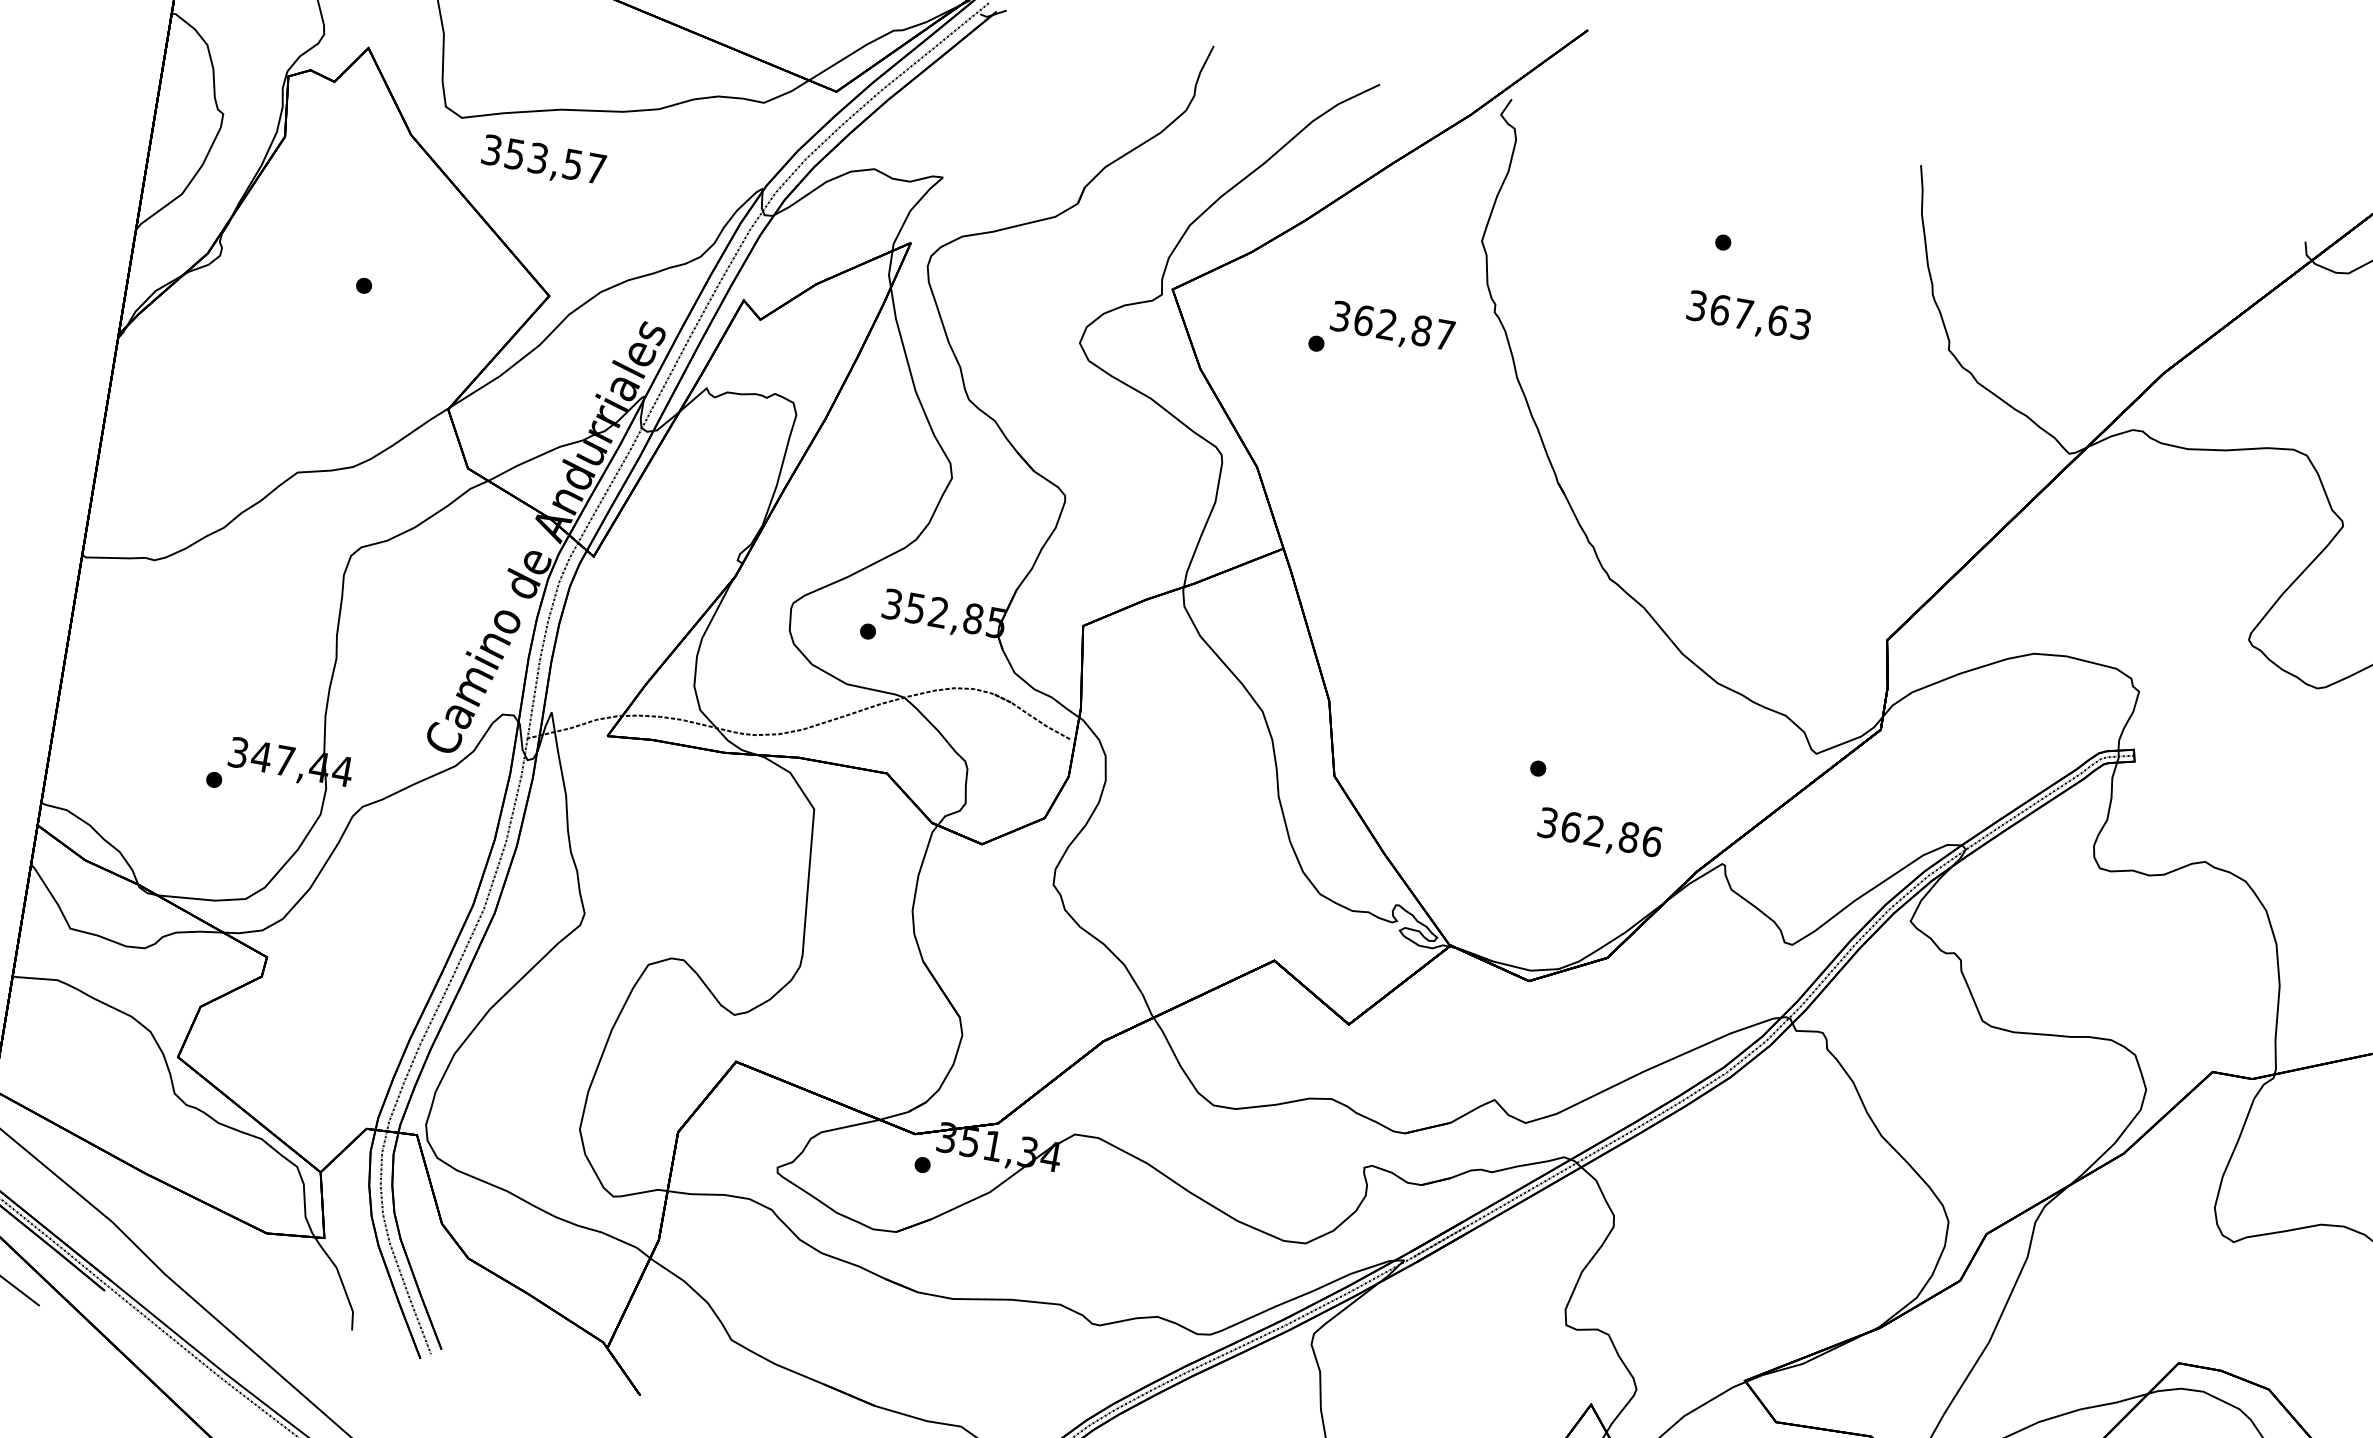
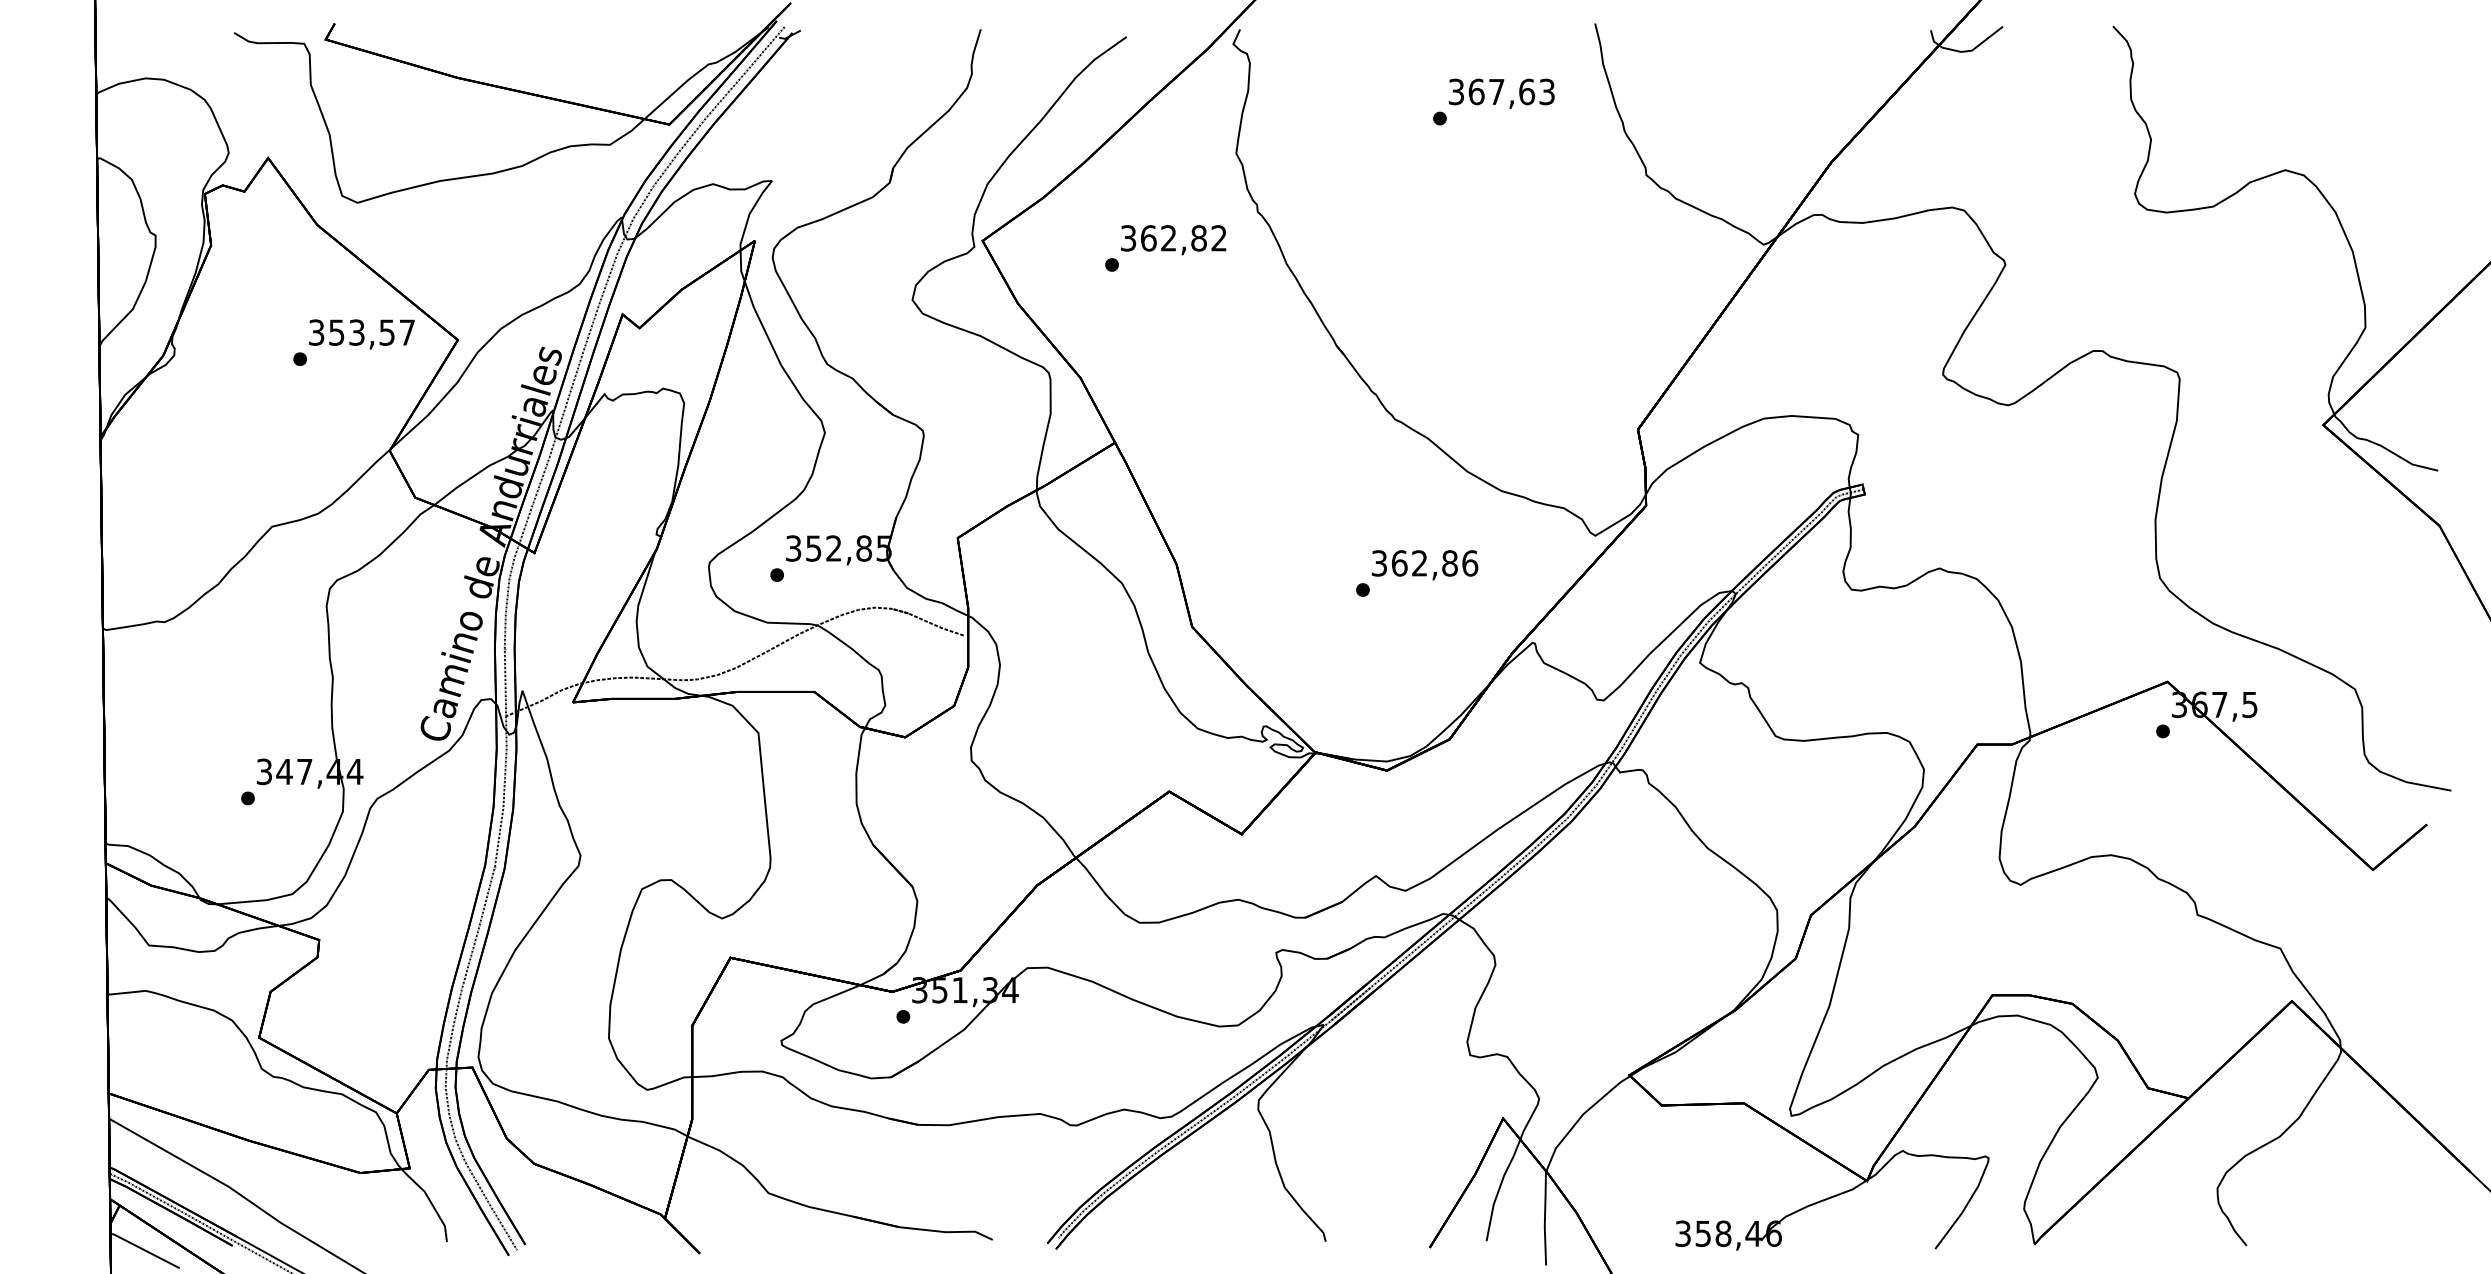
text: (543, 161) -> (361, 334), moved
text: (1748, 316) -> (1501, 93), moved
text: (1444, 335) -> (1218, 238), 362,87 -> 362,82
text: (1600, 834) -> (1425, 565), moved

